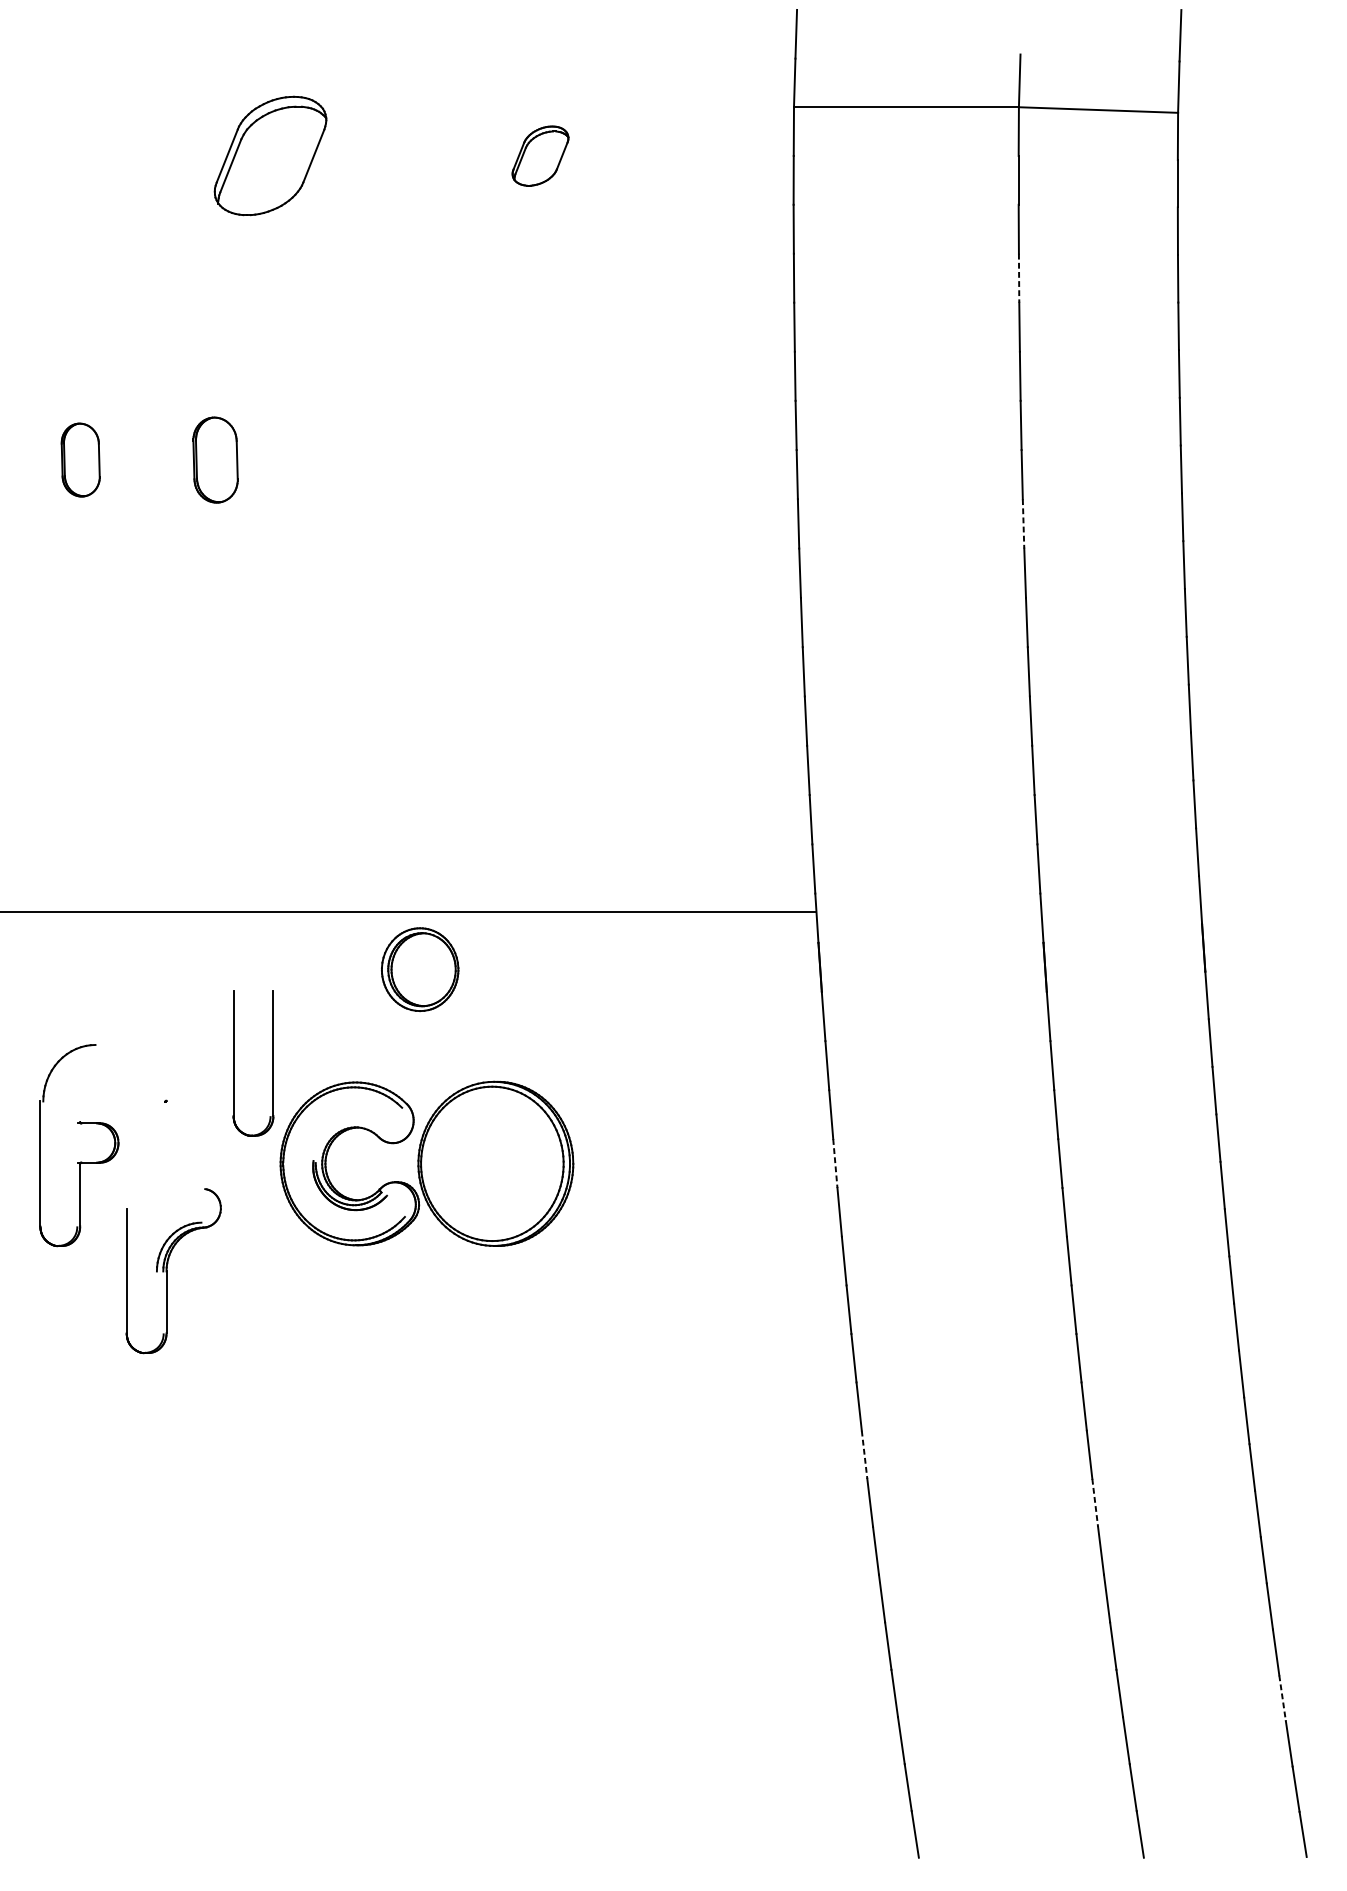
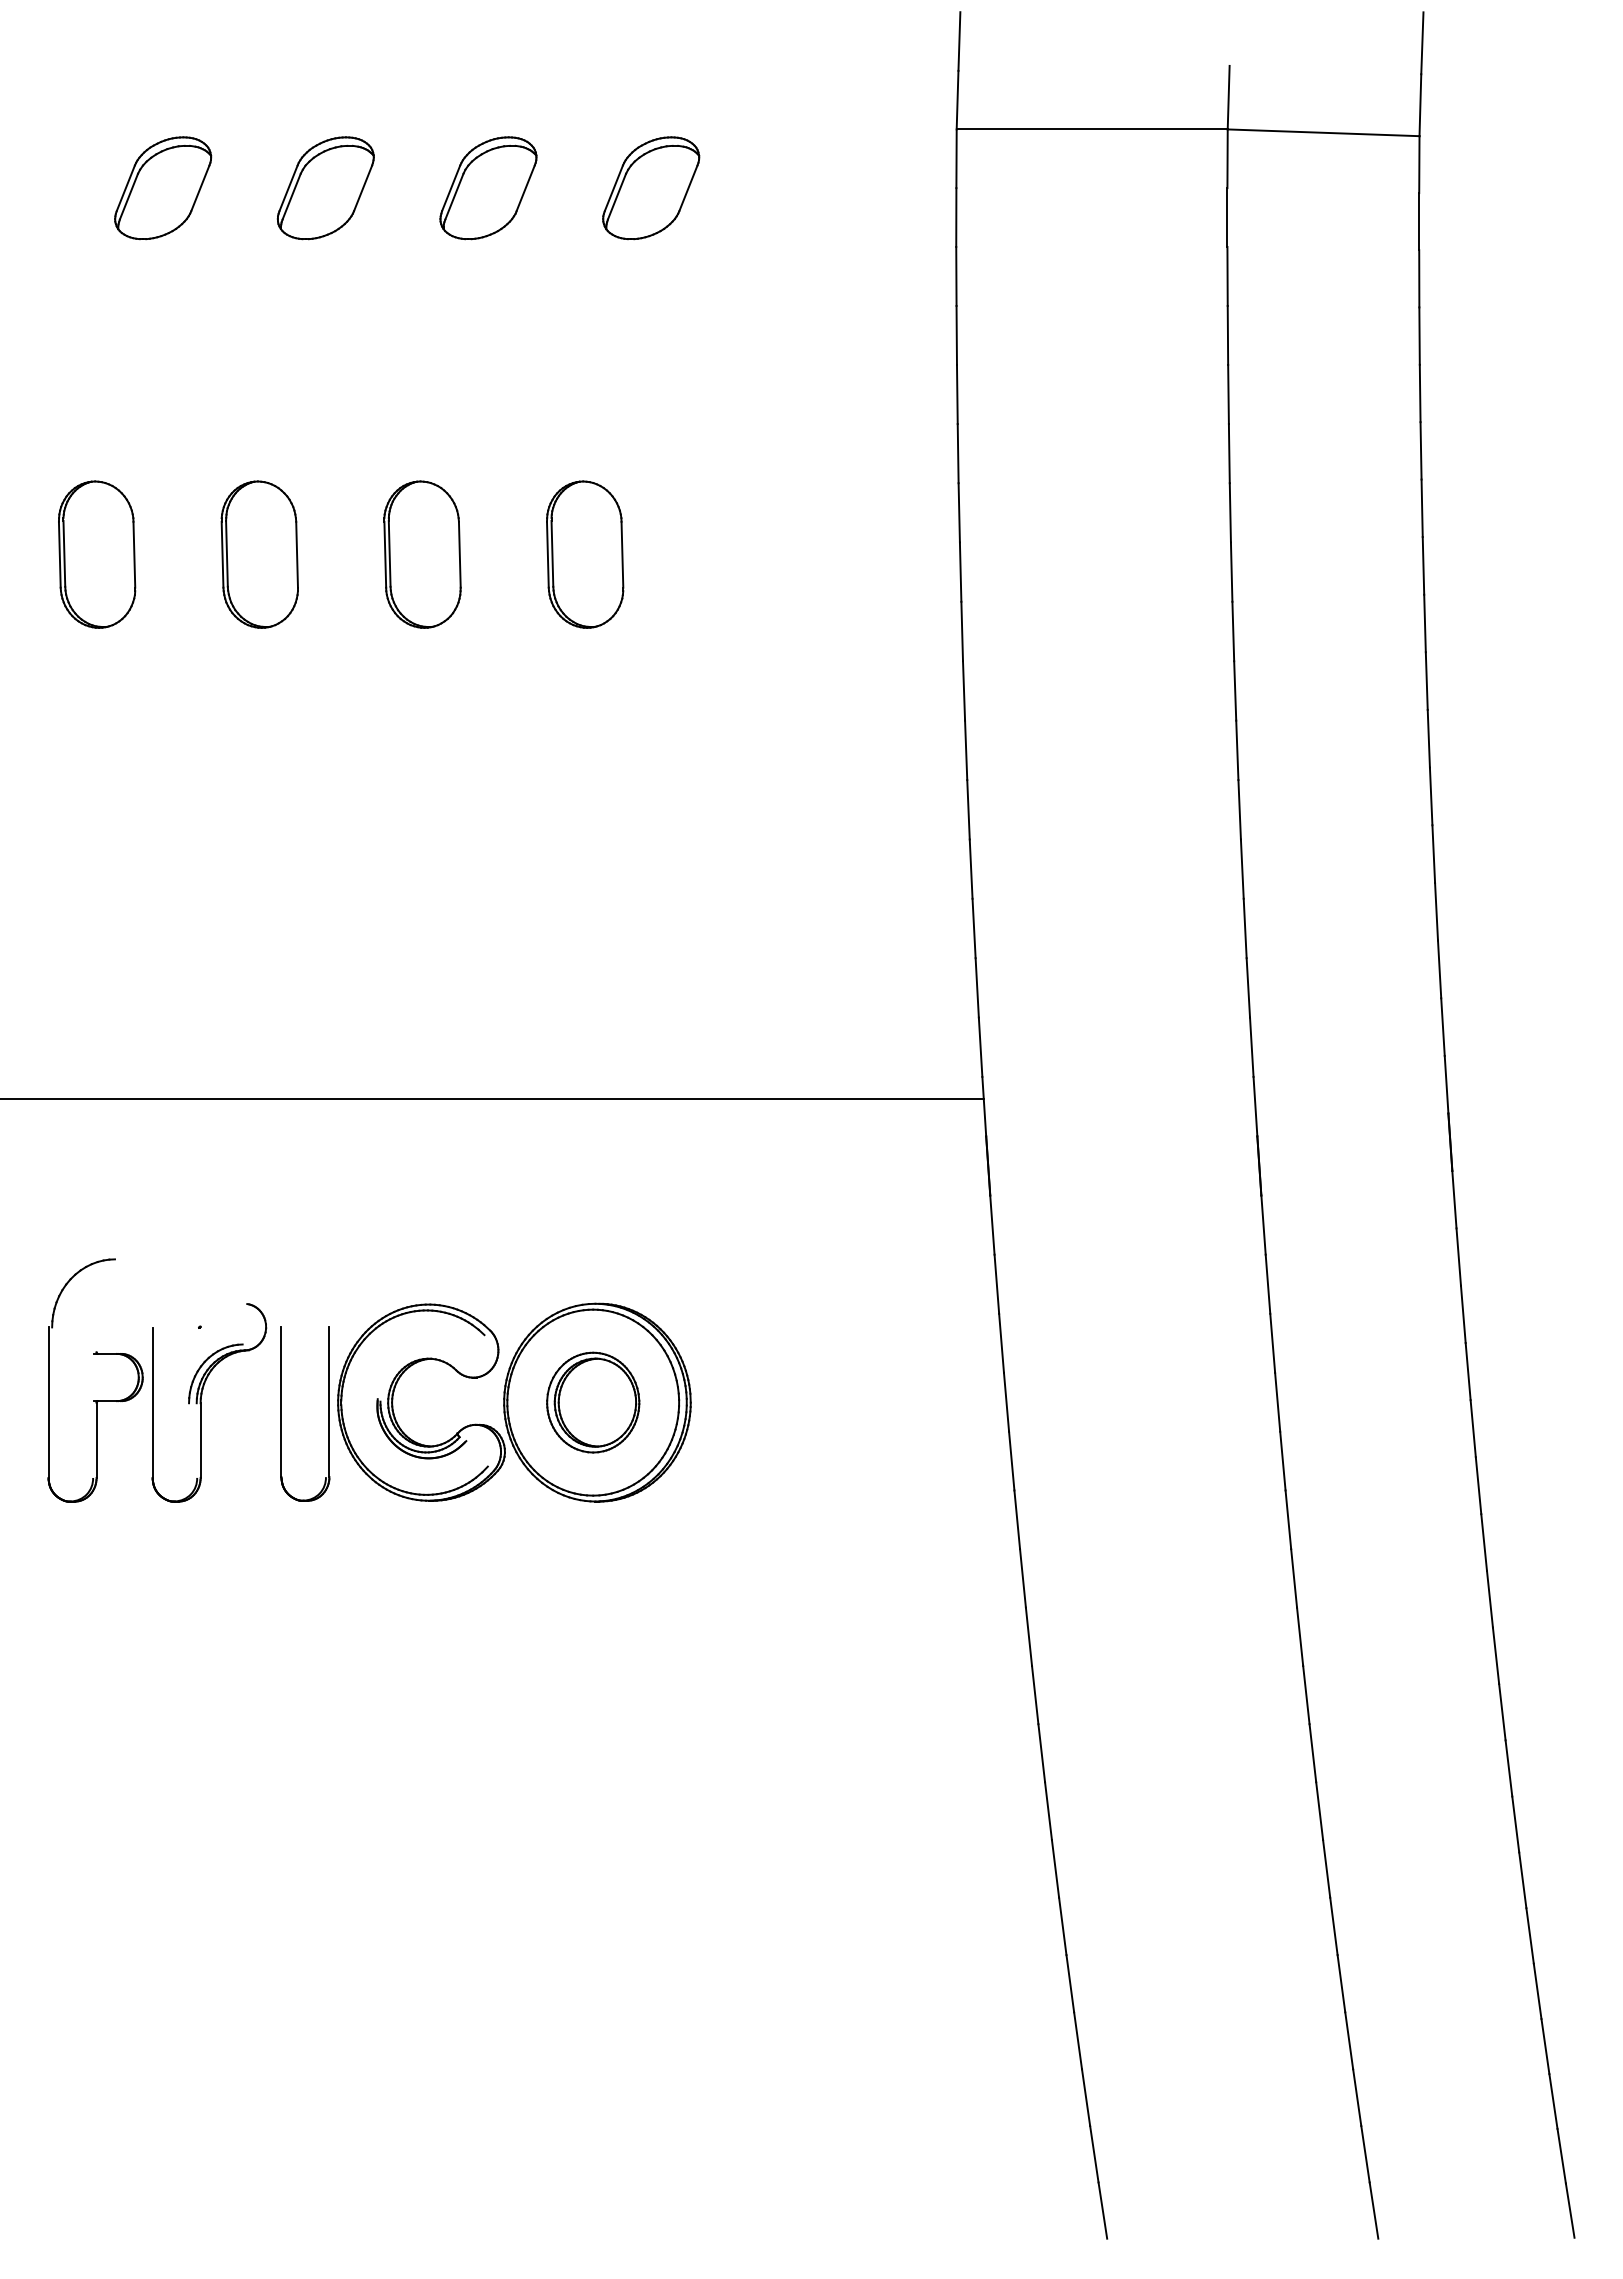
part: (135, 156) -> (163, 188), added
part: (270, 156) -> (325, 188), size x0.71
part: (405, 156) -> (488, 188), added
part: (540, 156) -> (651, 188), size x1.43
line: (1018, 278) -> (1227, 335), dashed -> solid
part: (80, 460) -> (97, 554), size x1.67
part: (215, 460) -> (259, 554), size x1.43
part: (350, 460) -> (422, 554), added
part: (485, 460) -> (585, 554), added
line: (1023, 523) -> (1233, 631), dashed -> solid
part: (420, 969) -> (593, 1402), moved
part: (272, 1063) -> (328, 1413), moved
line: (835, 1163) -> (1006, 1402), dashed -> solid
part: (167, 1270) -> (201, 1402), moved
line: (864, 1455) -> (1041, 1753), dashed -> solid
line: (1095, 1503) -> (1319, 1811), dashed -> solid
line: (1282, 1698) -> (1545, 2046), dashed -> solid

